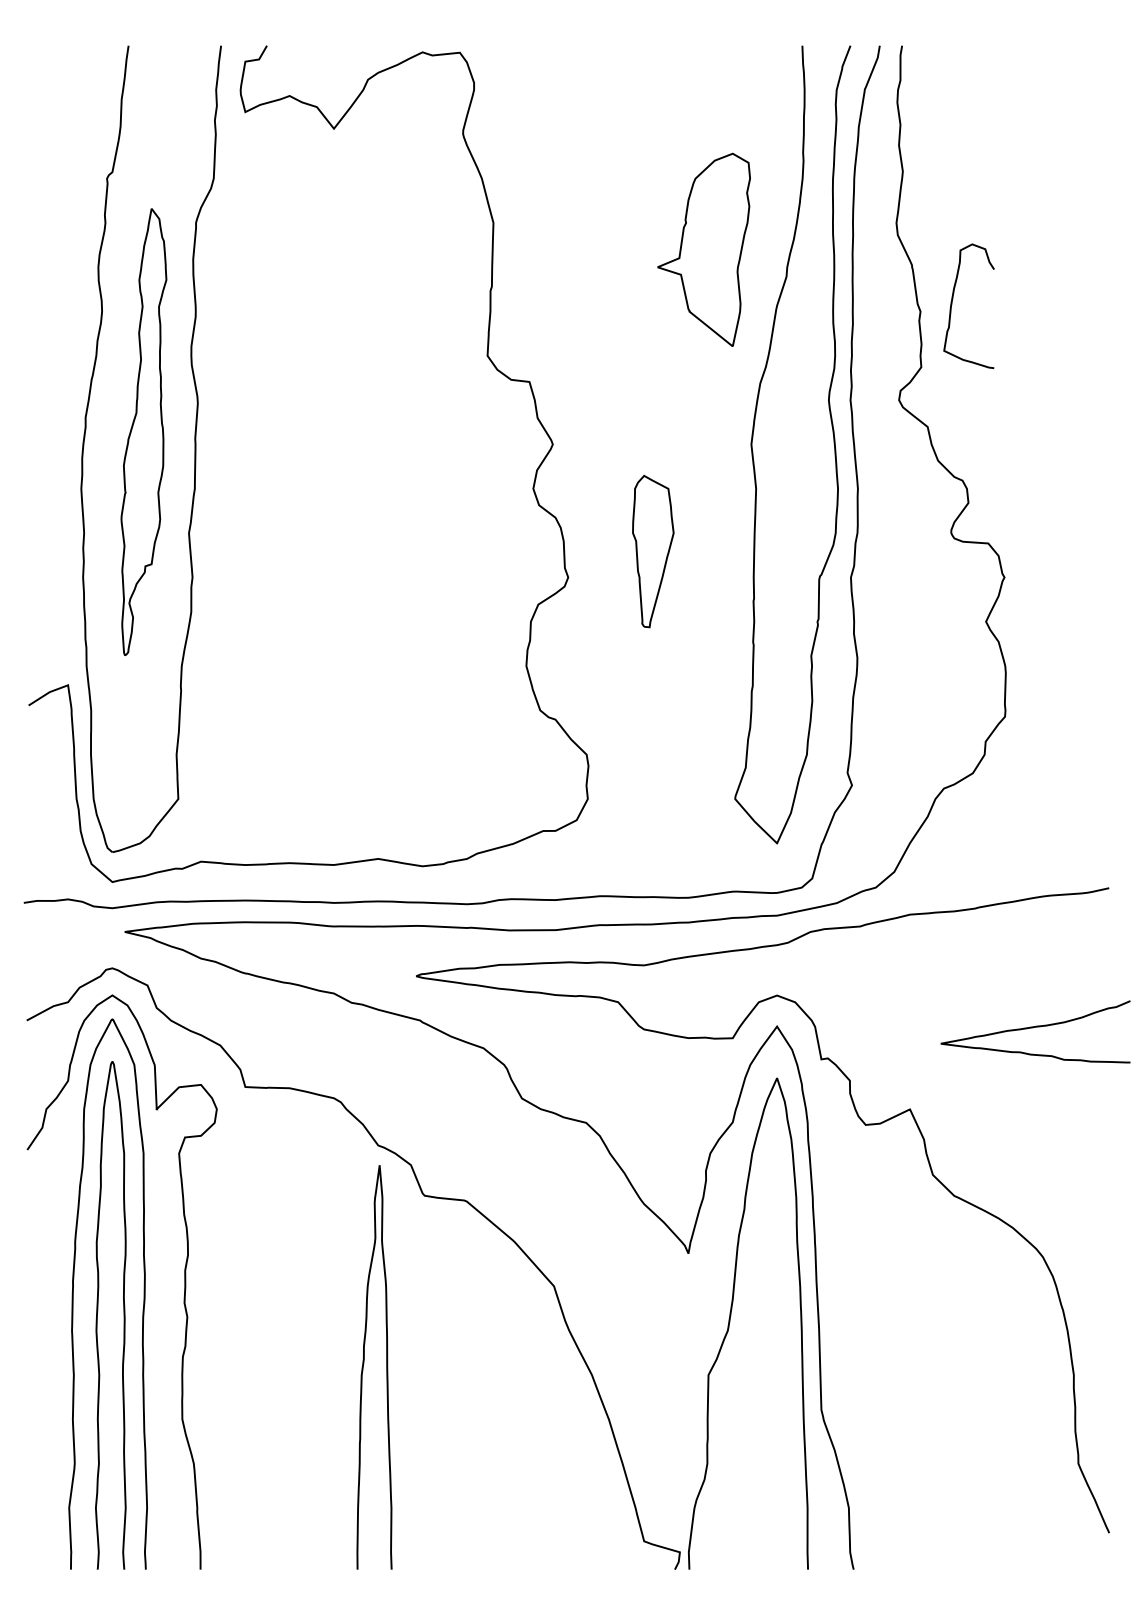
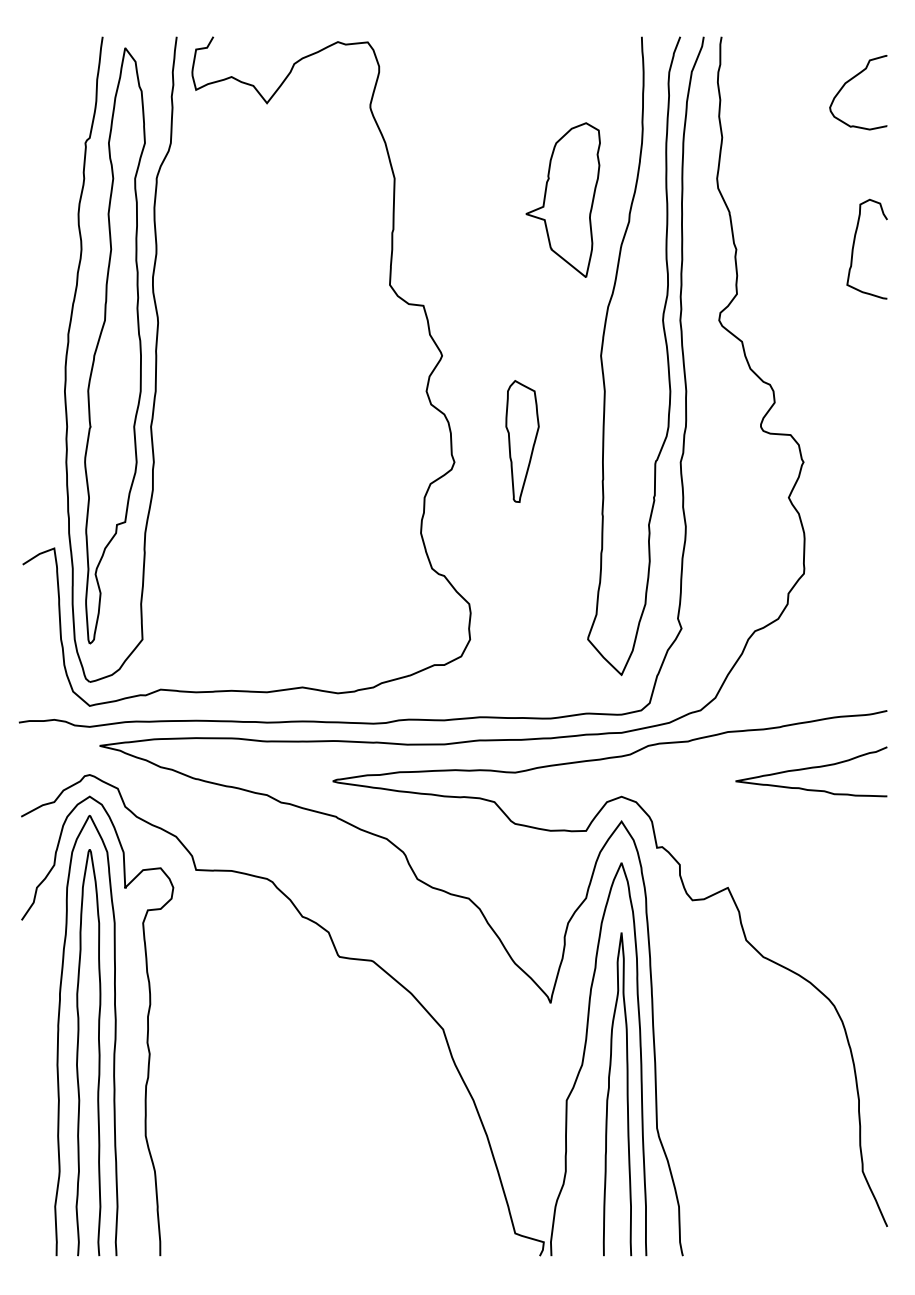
curve: (1064, 100) -> (851, 80), added
curve: (953, 302) -> (854, 246), moved
part: (143, 431) -> (114, 345), size x1.67
curve: (1035, 1027) -> (811, 768), moved
curve: (364, 1366) -> (609, 1093), moved

